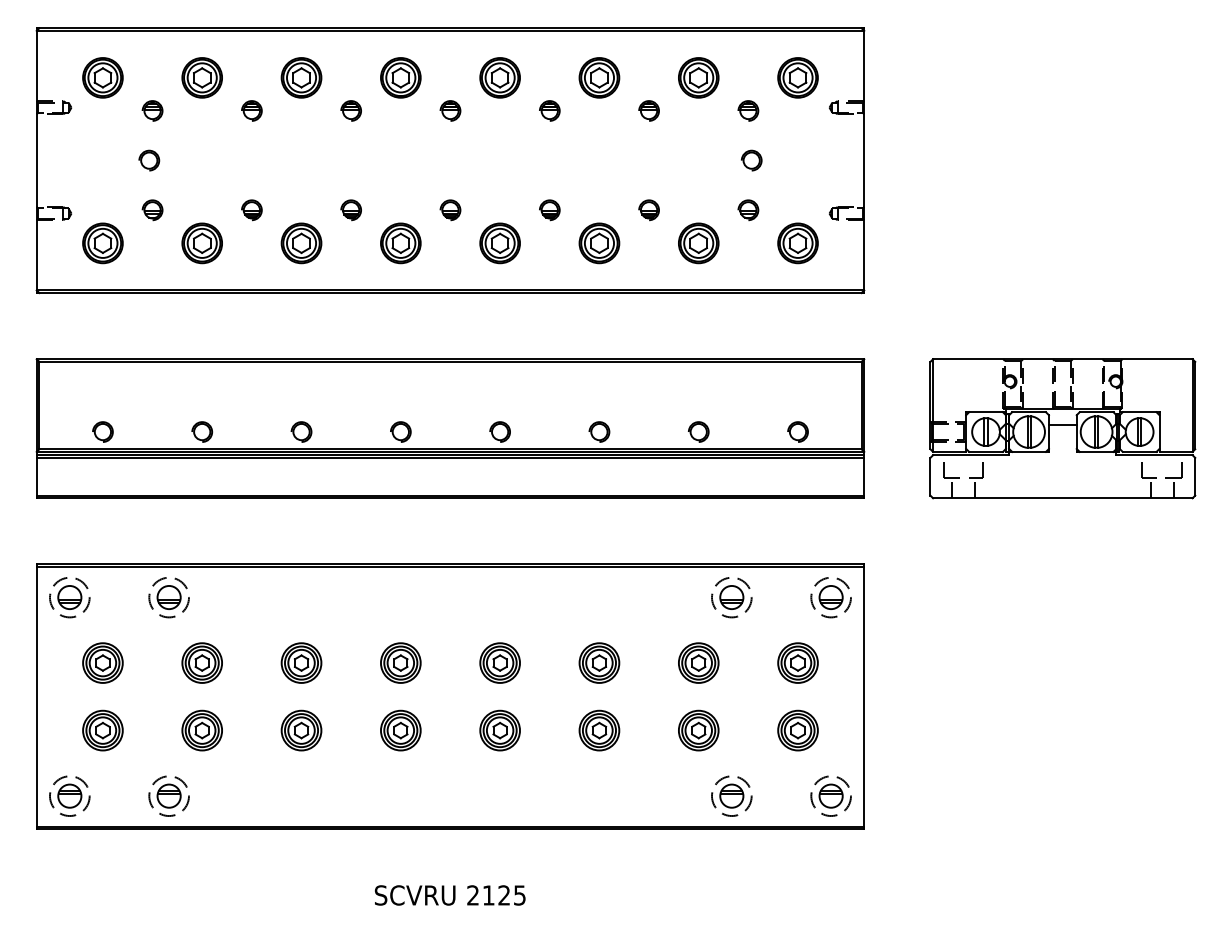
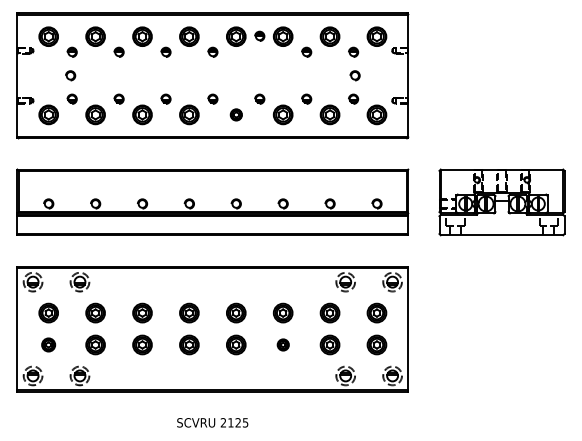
part: (549, 109) -> (259, 35), moved
part: (500, 242) -> (236, 114), size x0.6
part: (102, 729) -> (48, 344), size x0.7
part: (600, 729) -> (283, 344), size x0.6

